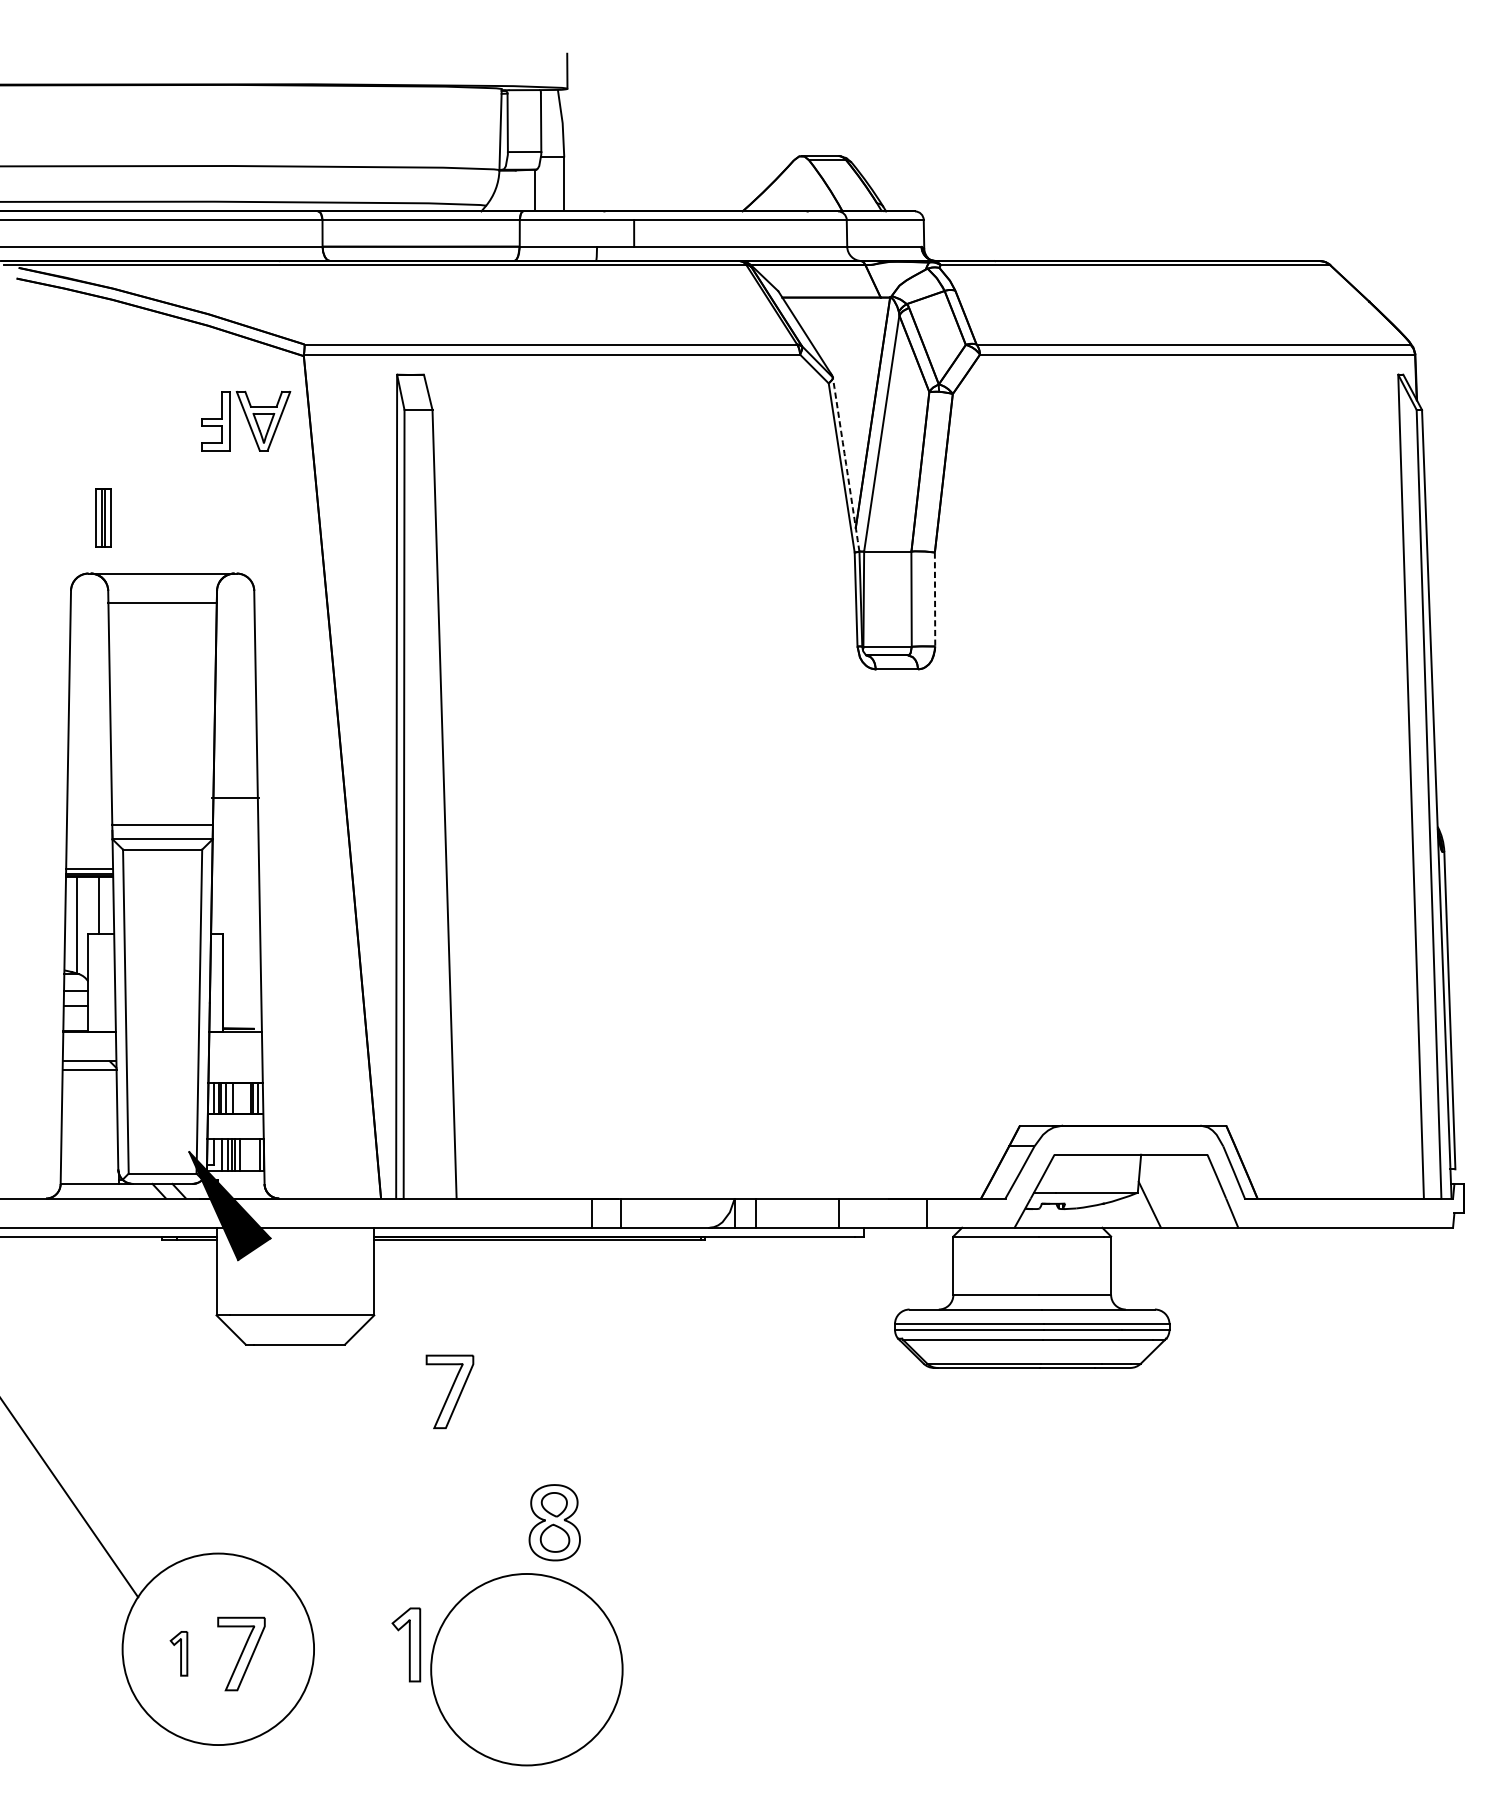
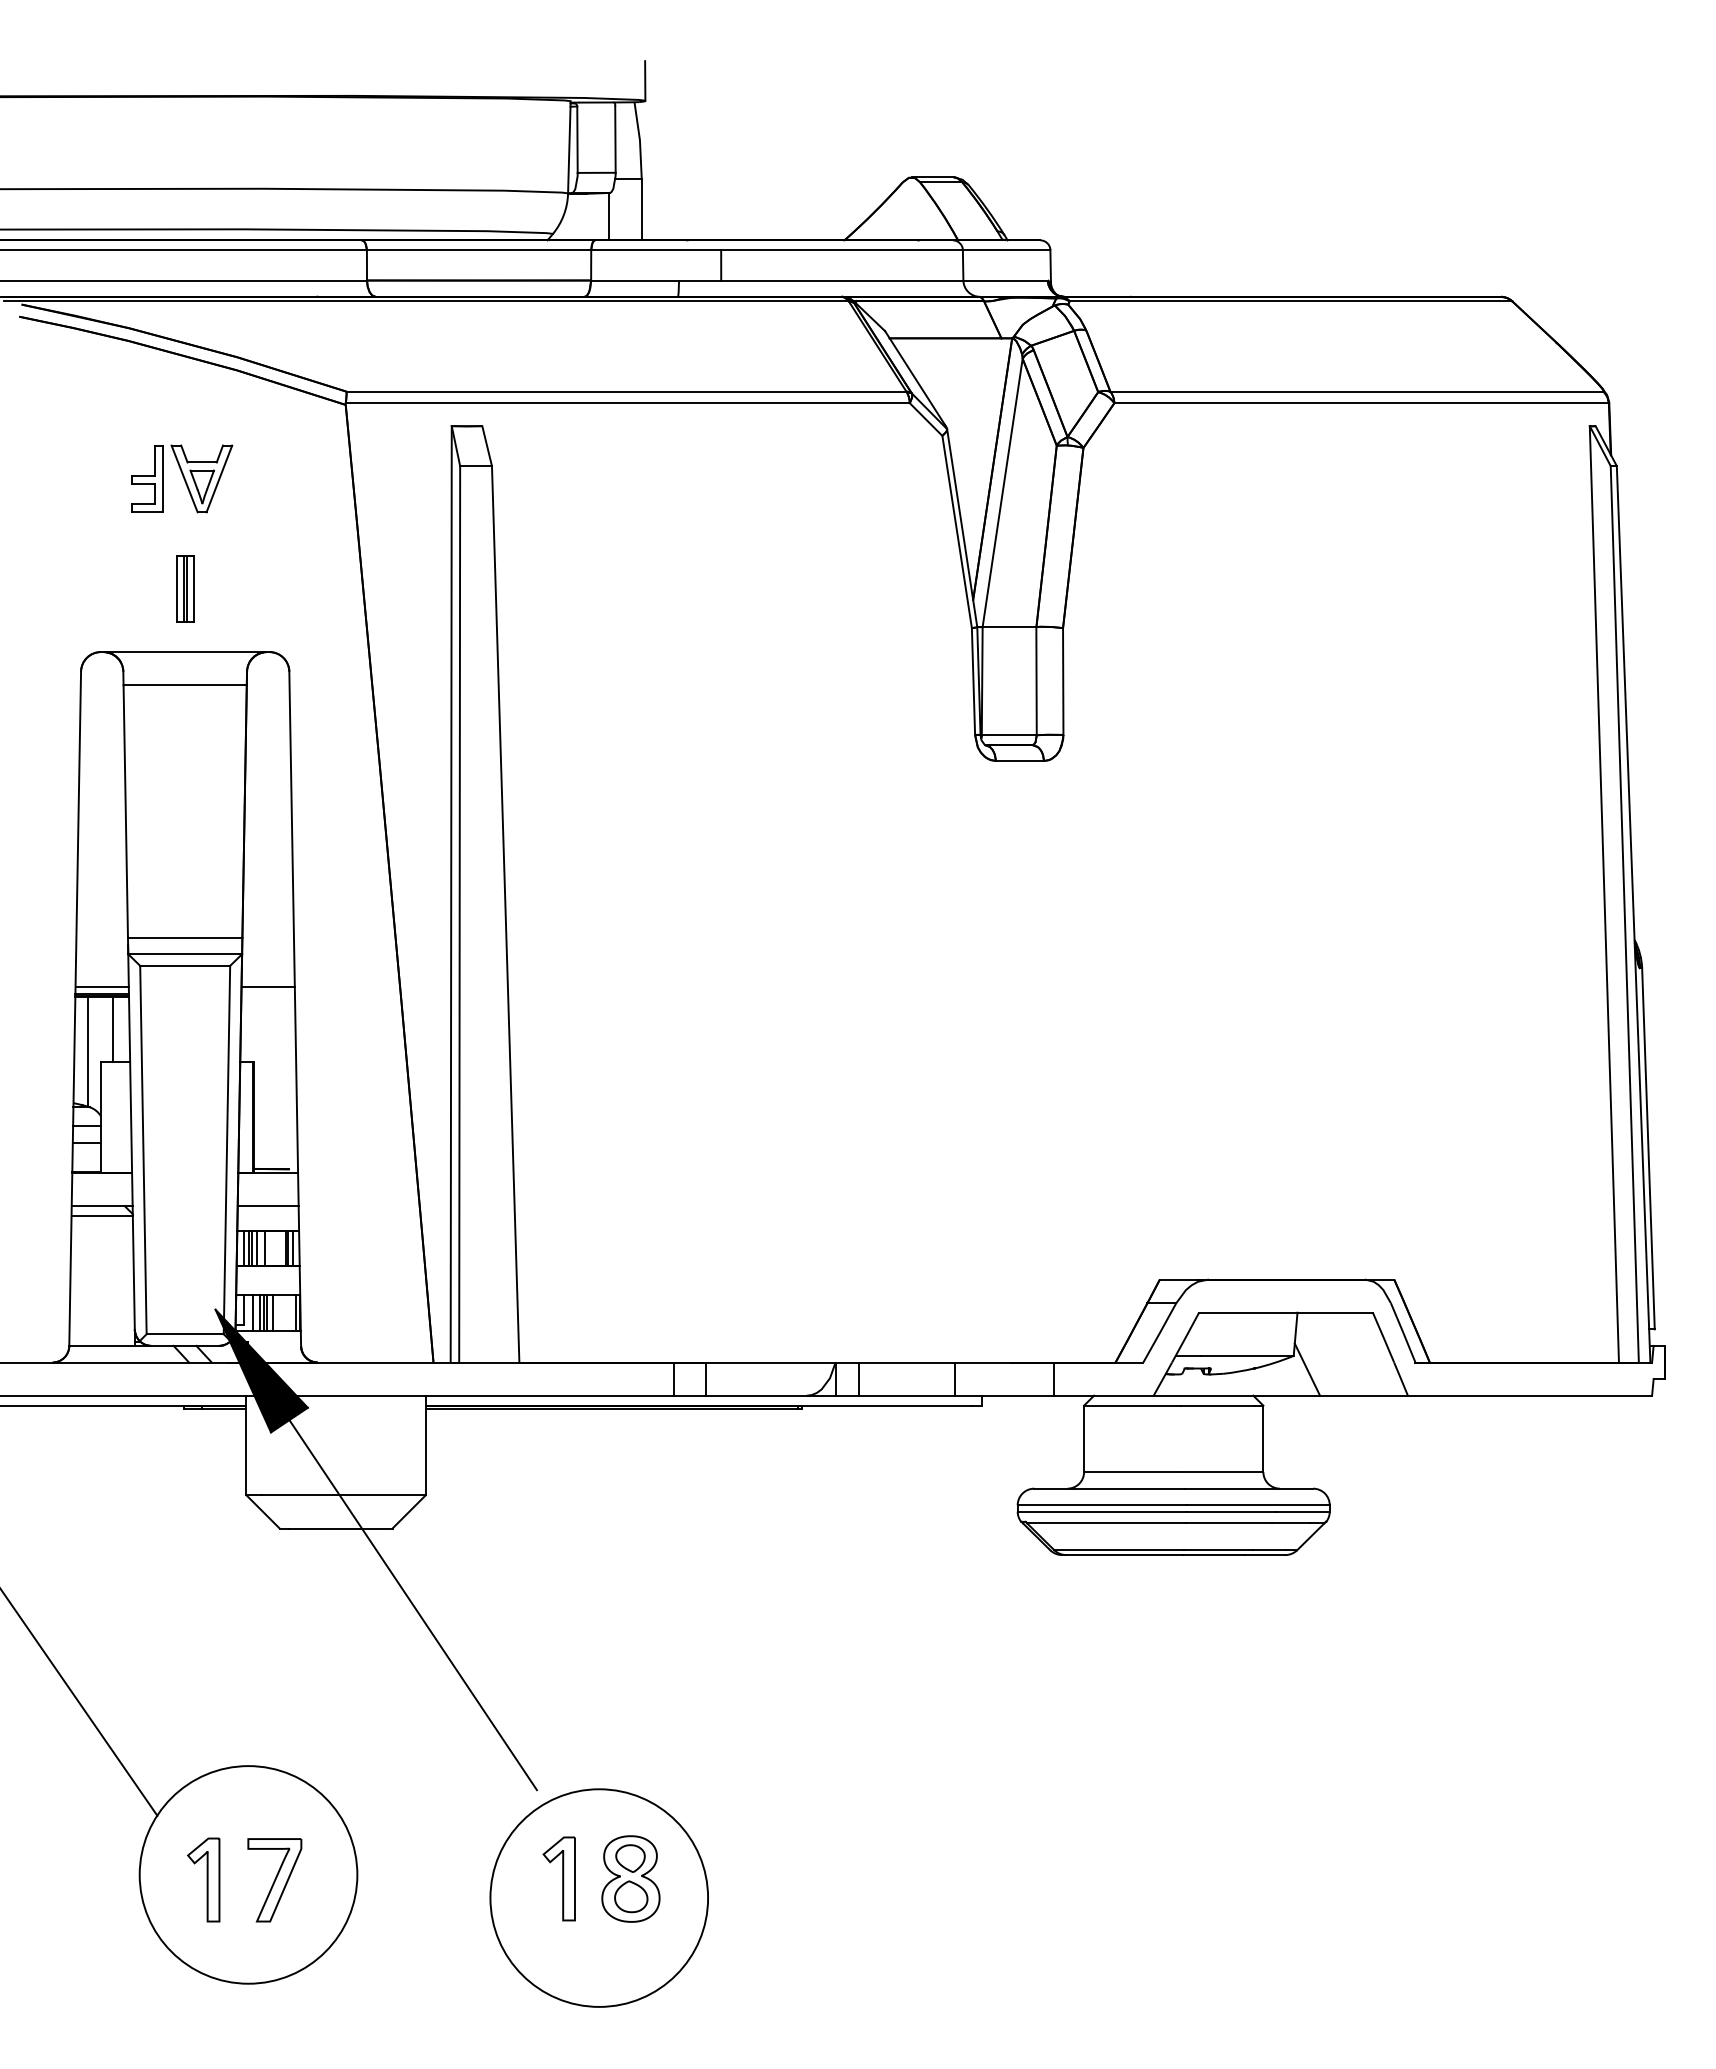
part: (246, 420) -> (182, 478), moved
arc: (846, 464) -> (962, 528), dashed -> solid
part: (103, 517) -> (185, 588), moved
line: (935, 600) -> (1063, 682), dashed -> solid
line: (235, 798) -> (267, 987), moved
line: (235, 1061) -> (267, 1206), added
part: (449, 1392) -> (511, 1582), removed
line: (362, 1412) -> (412, 1605), added
part: (554, 1522) -> (630, 1878), moved
part: (405, 1644) -> (558, 1878), moved
part: (178, 1653) -> (203, 1879), size x1.67

